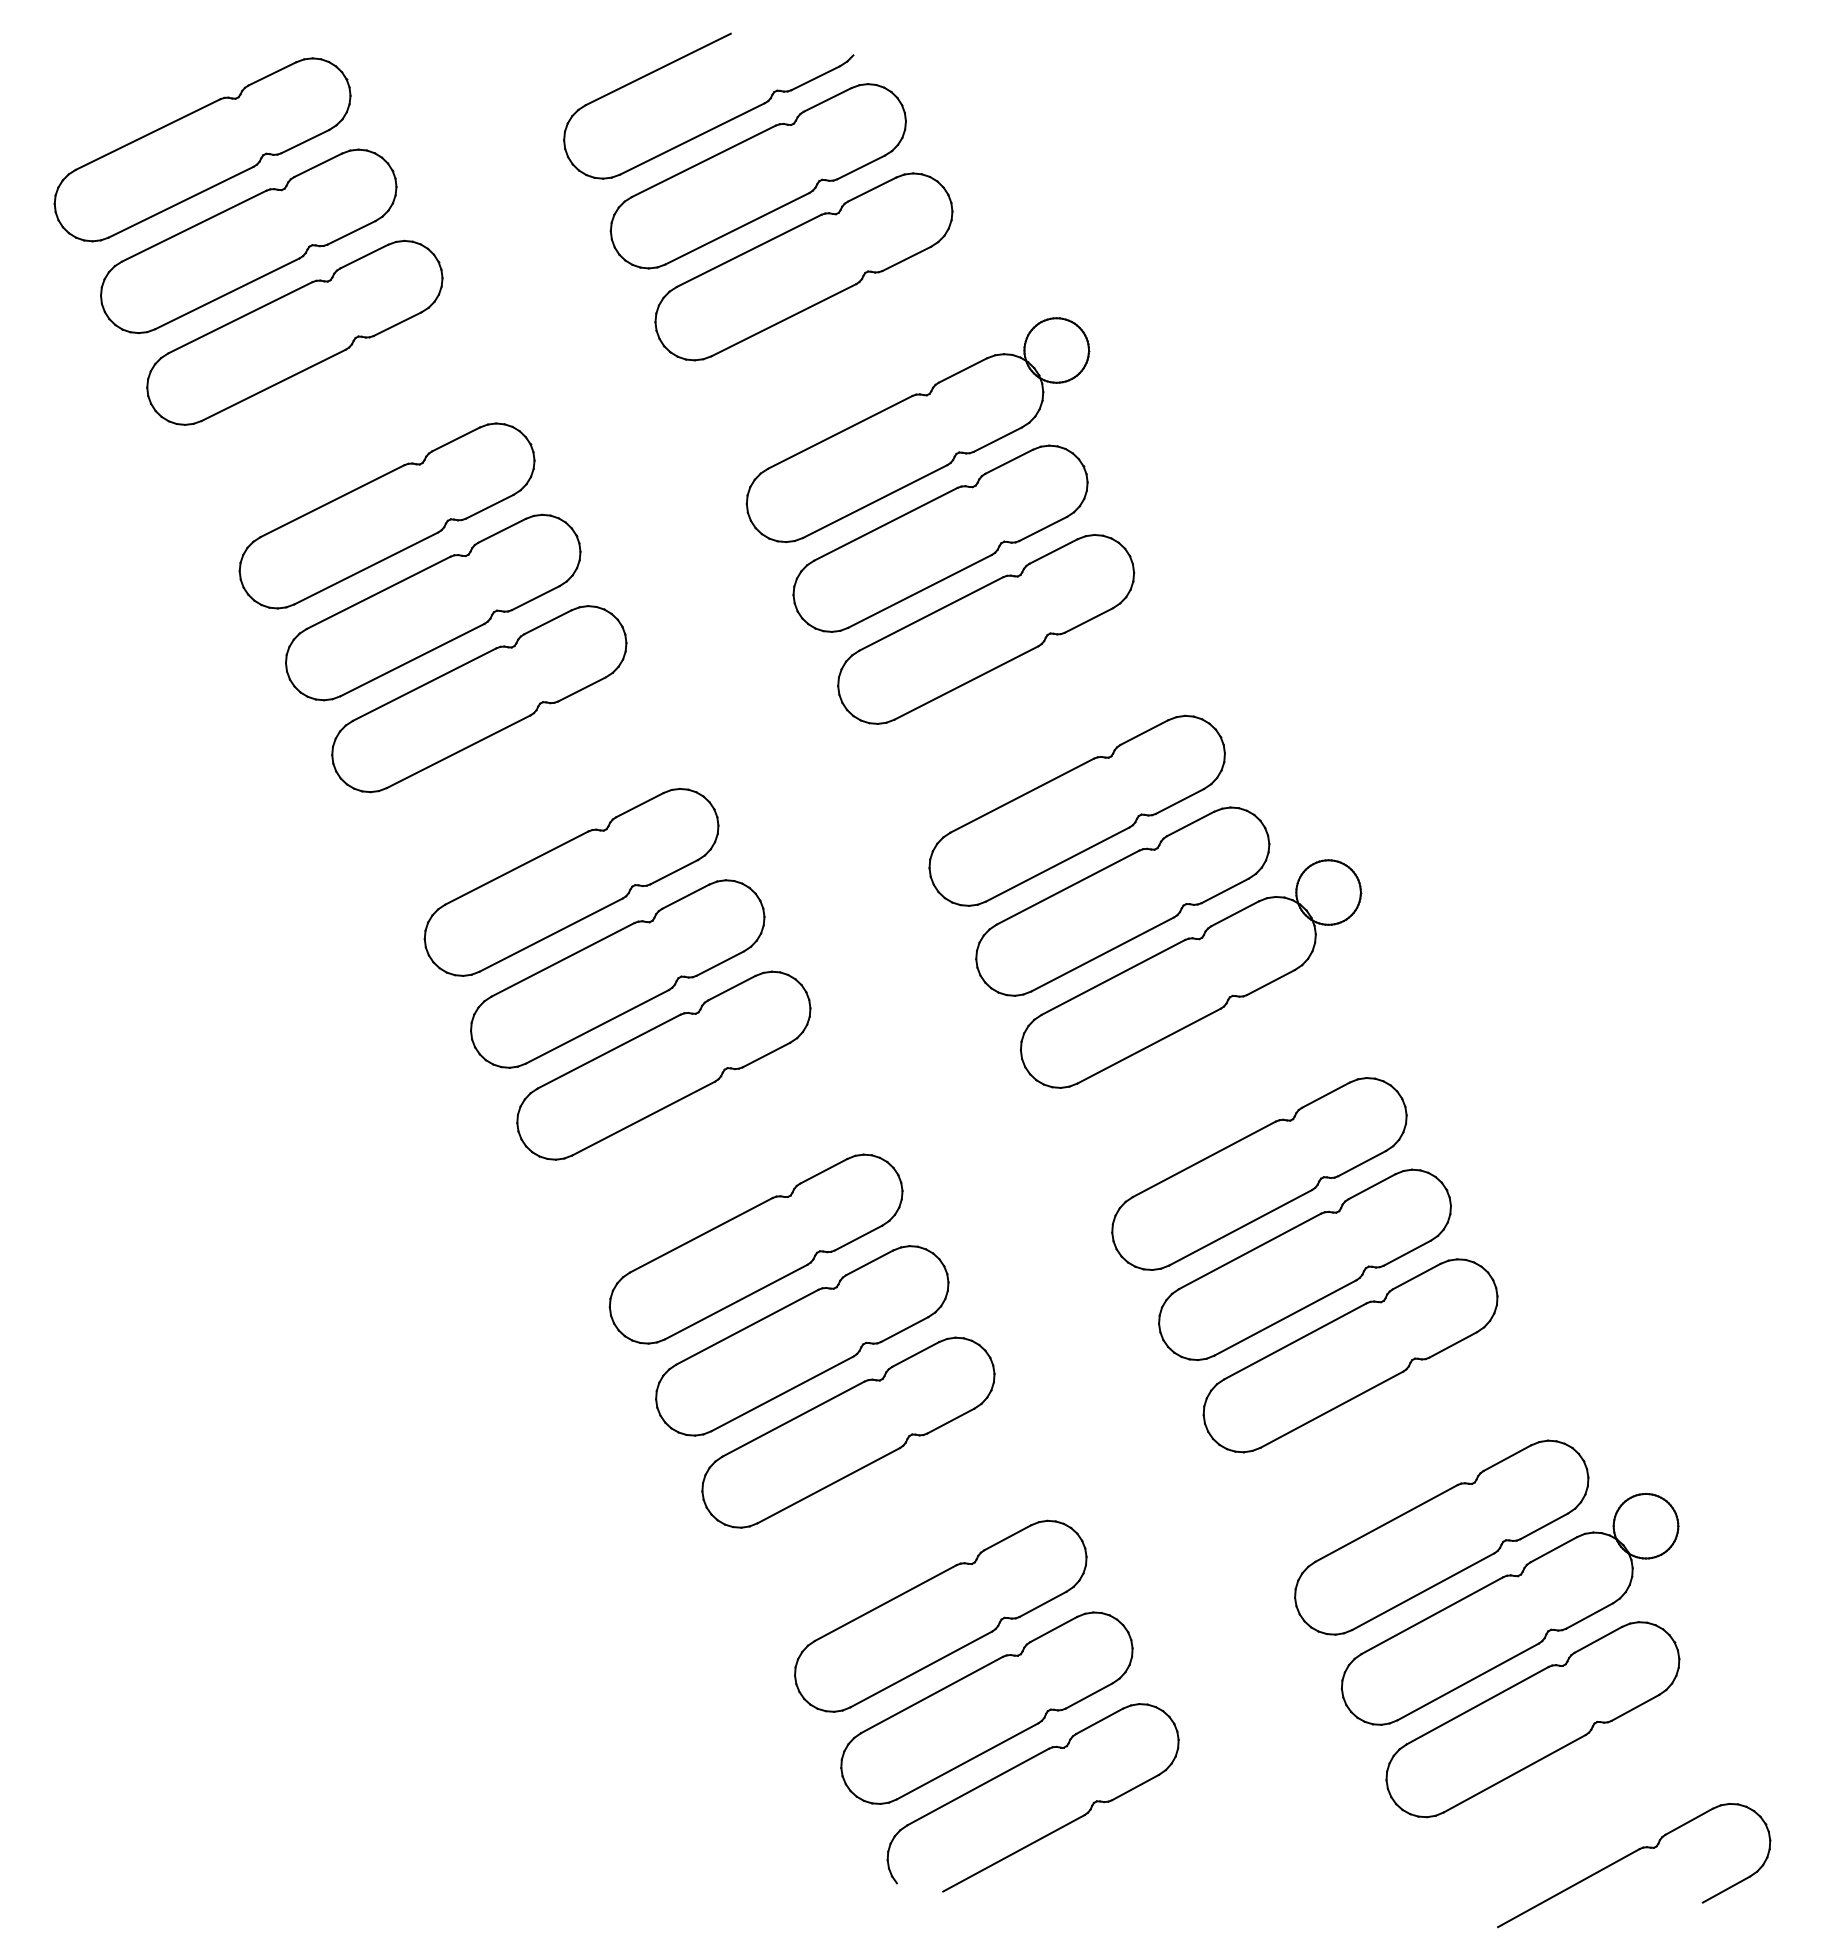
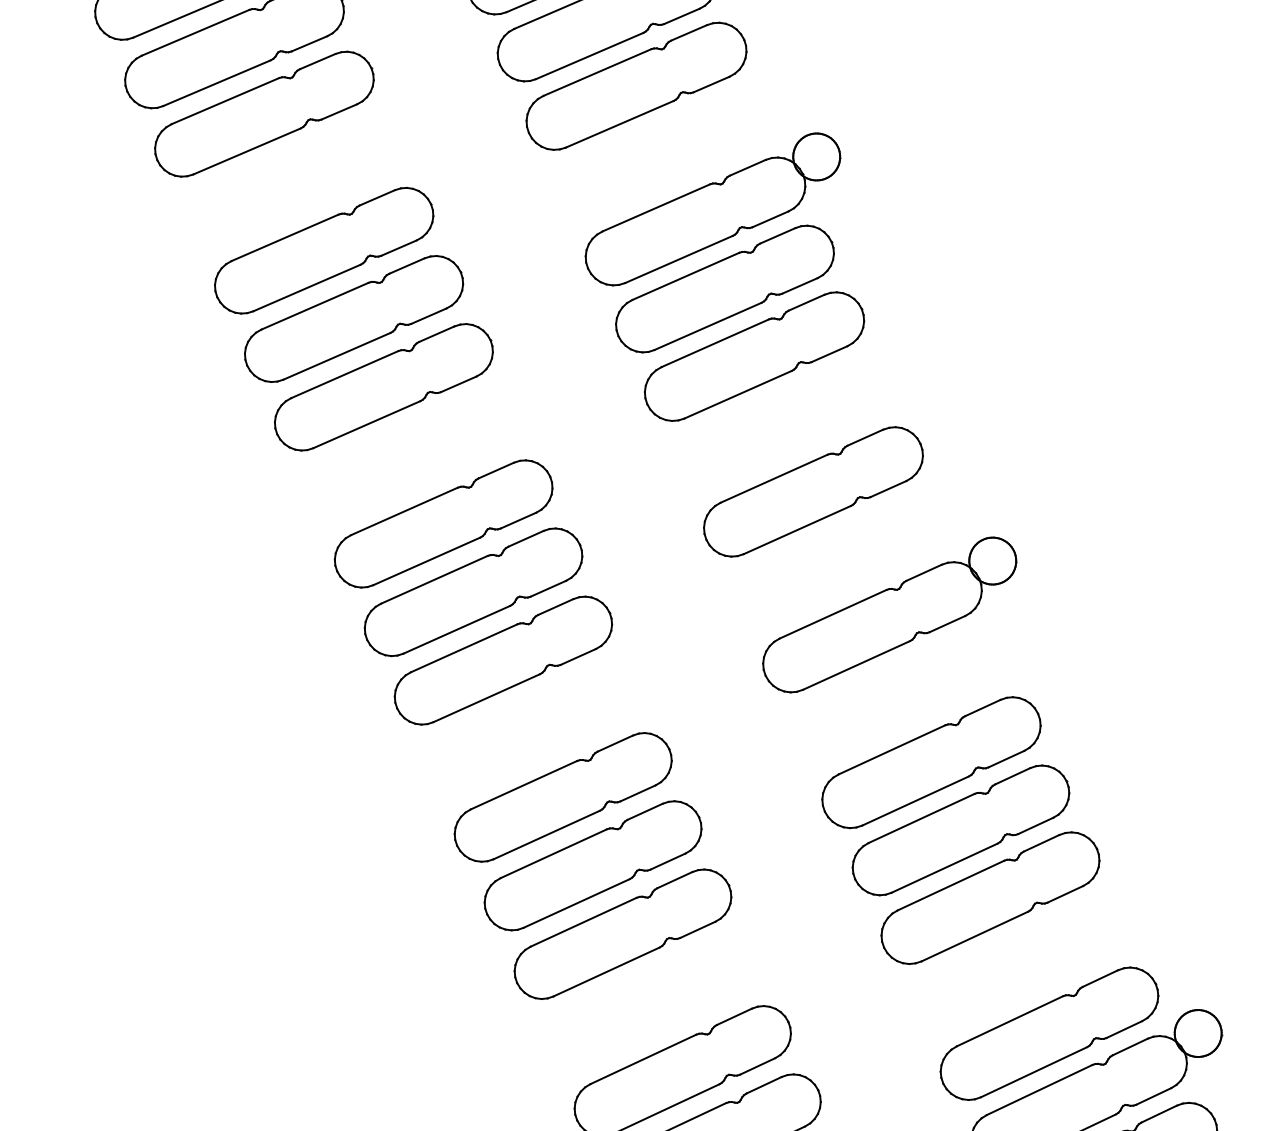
part: (1122, 901) -> (842, 559), removed

